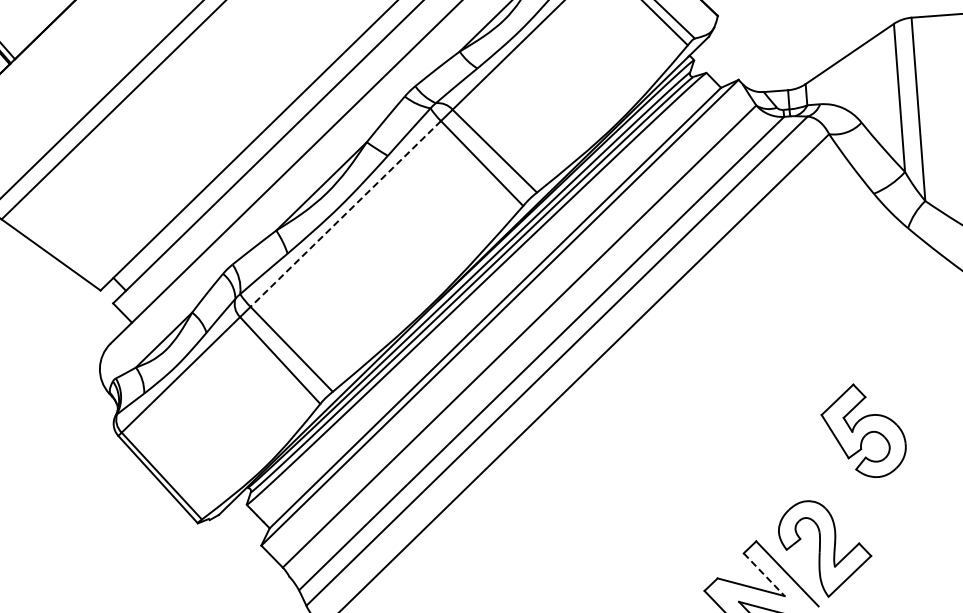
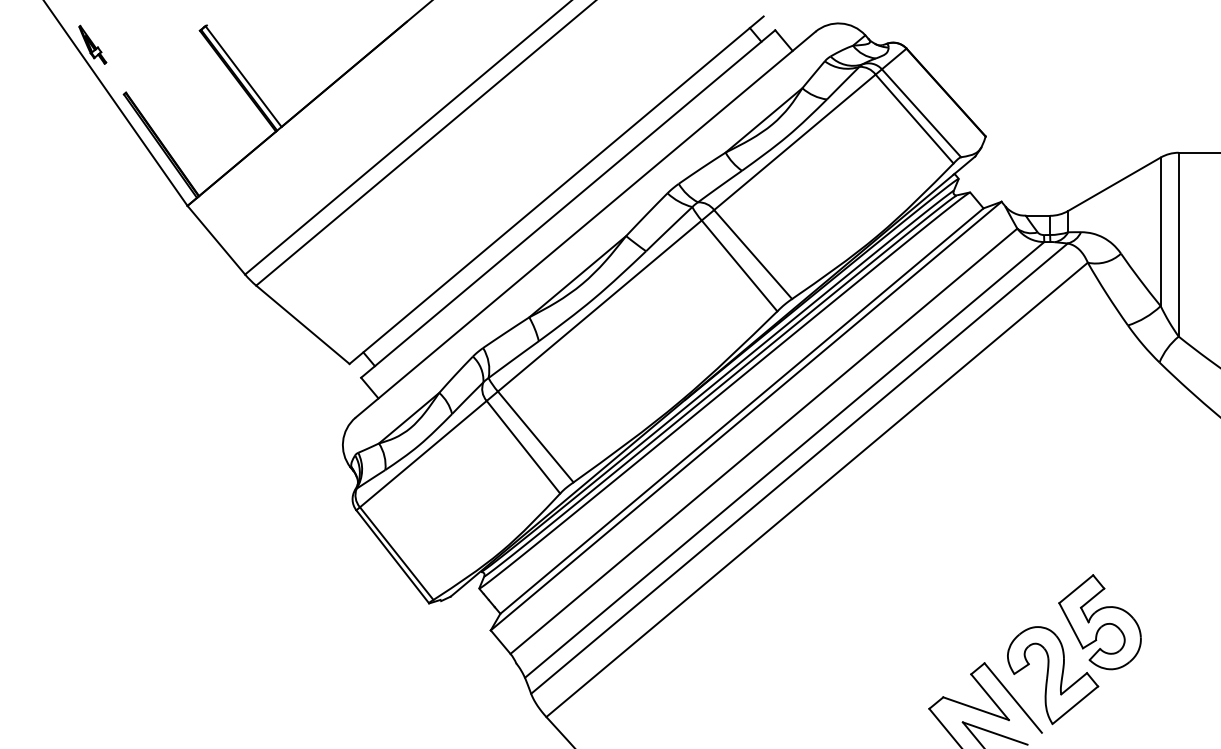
line: (345, 214) -> (599, 306), dashed -> solid
part: (863, 431) -> (1099, 622), moved
line: (764, 575) -> (990, 697), dashed -> solid

